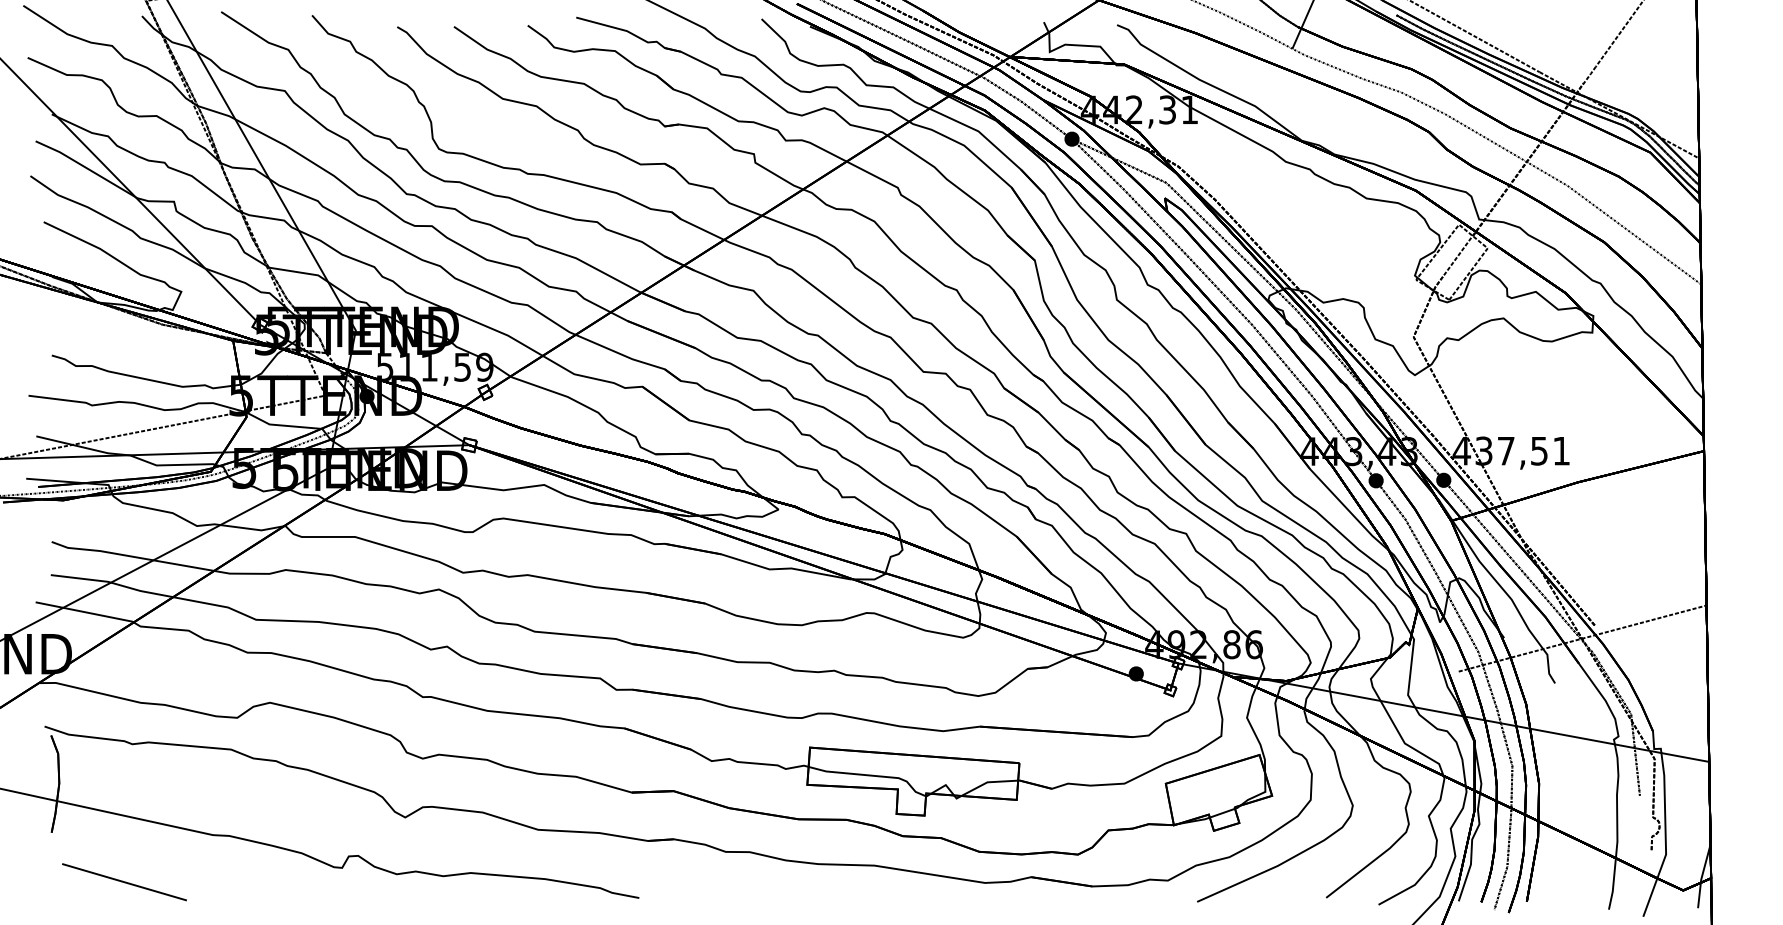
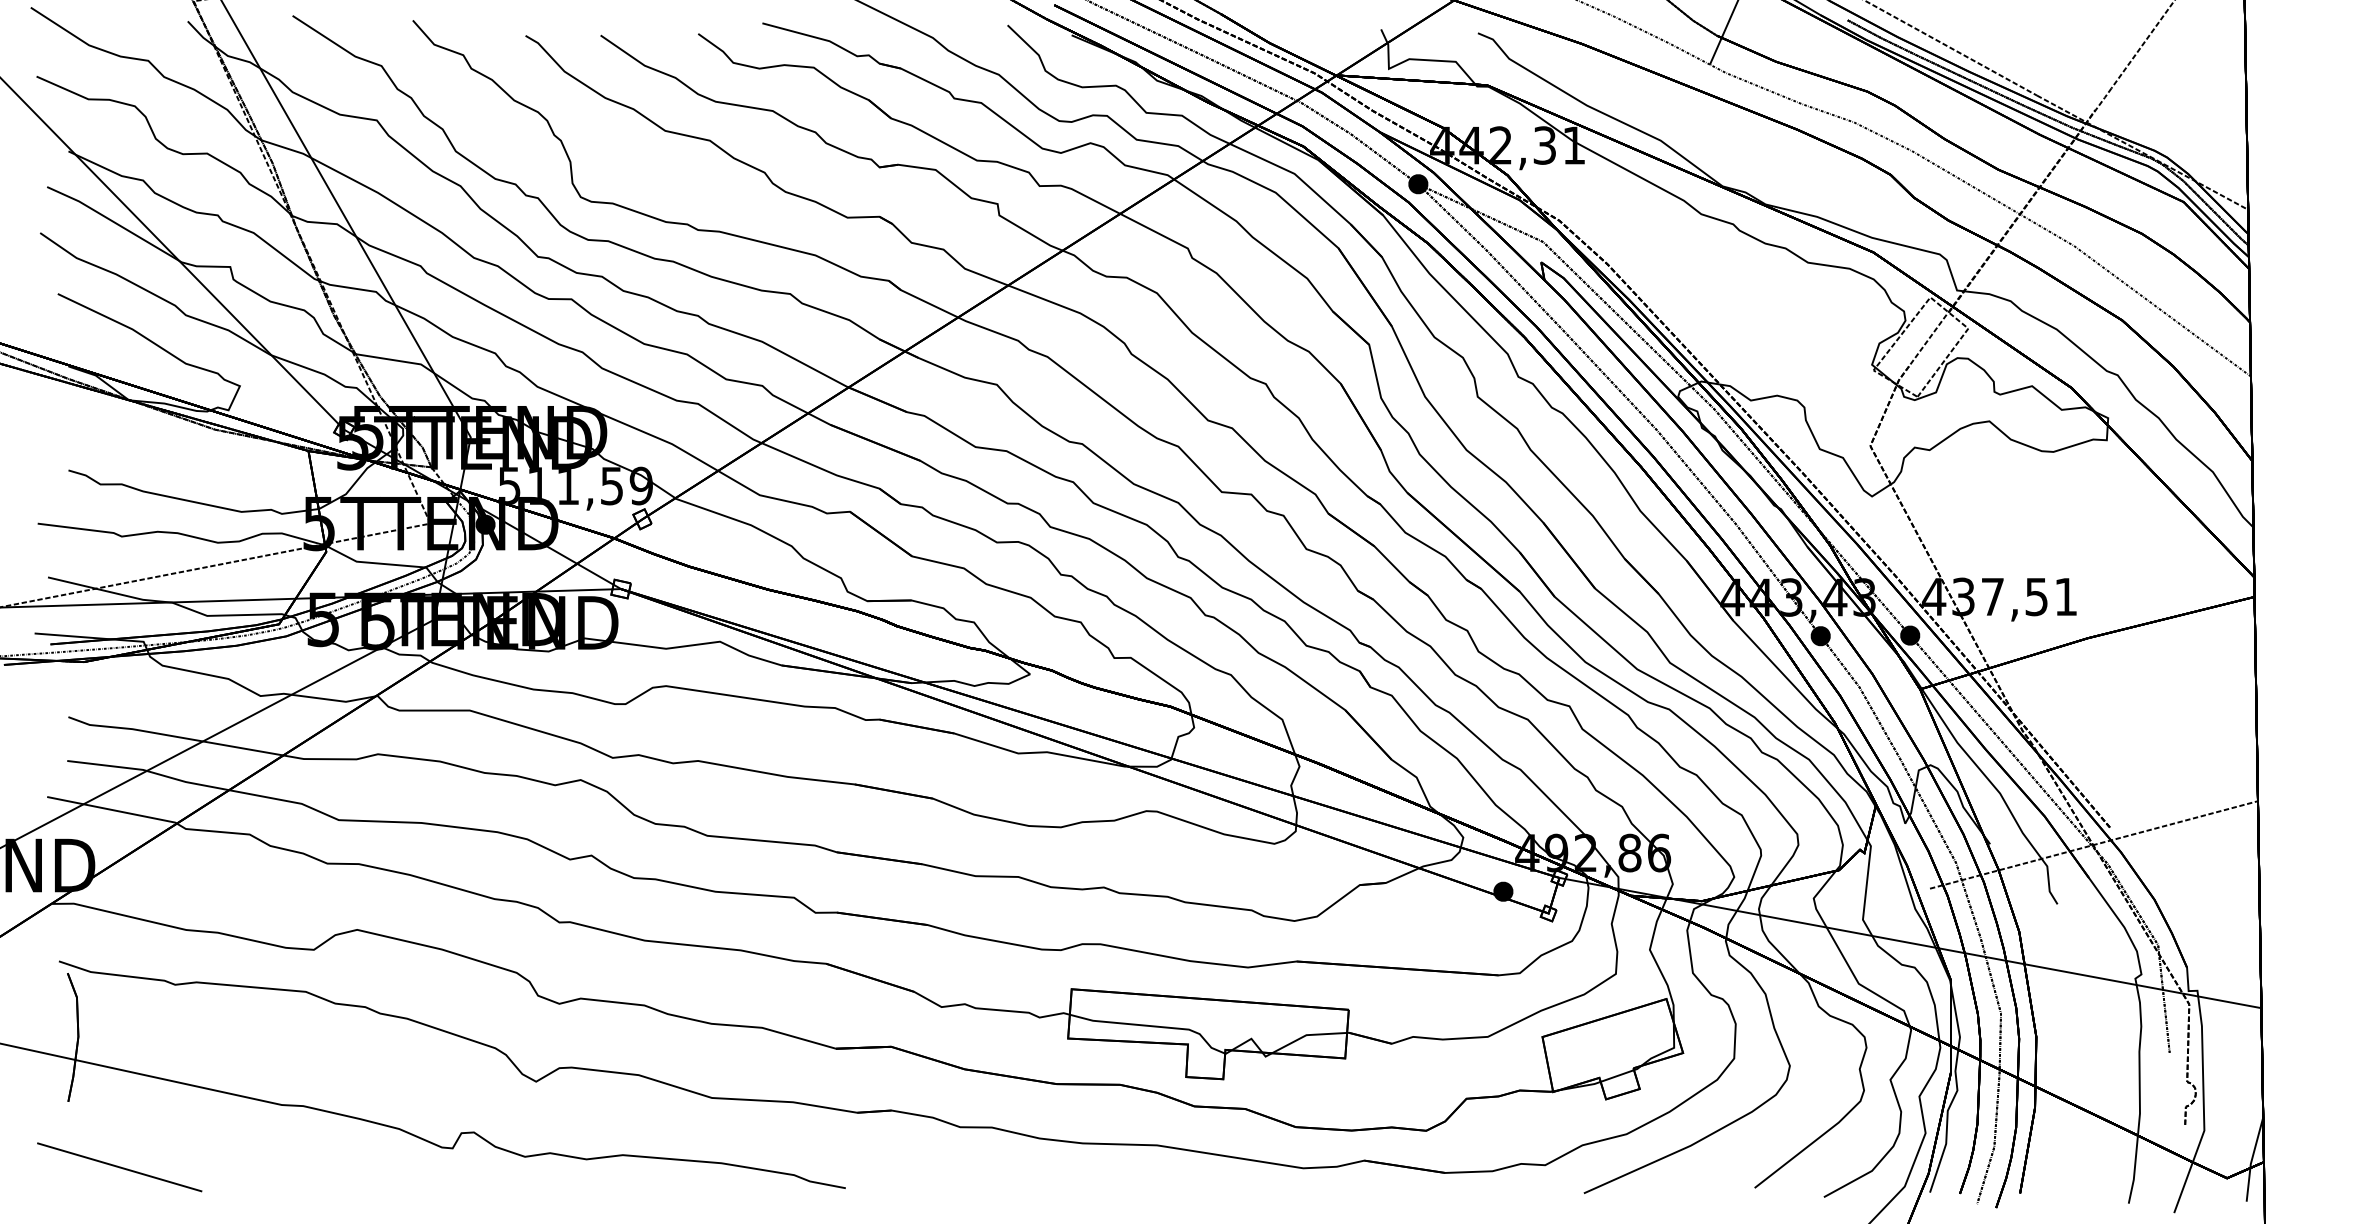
line: (124, 882) -> (119, 1167), moved

